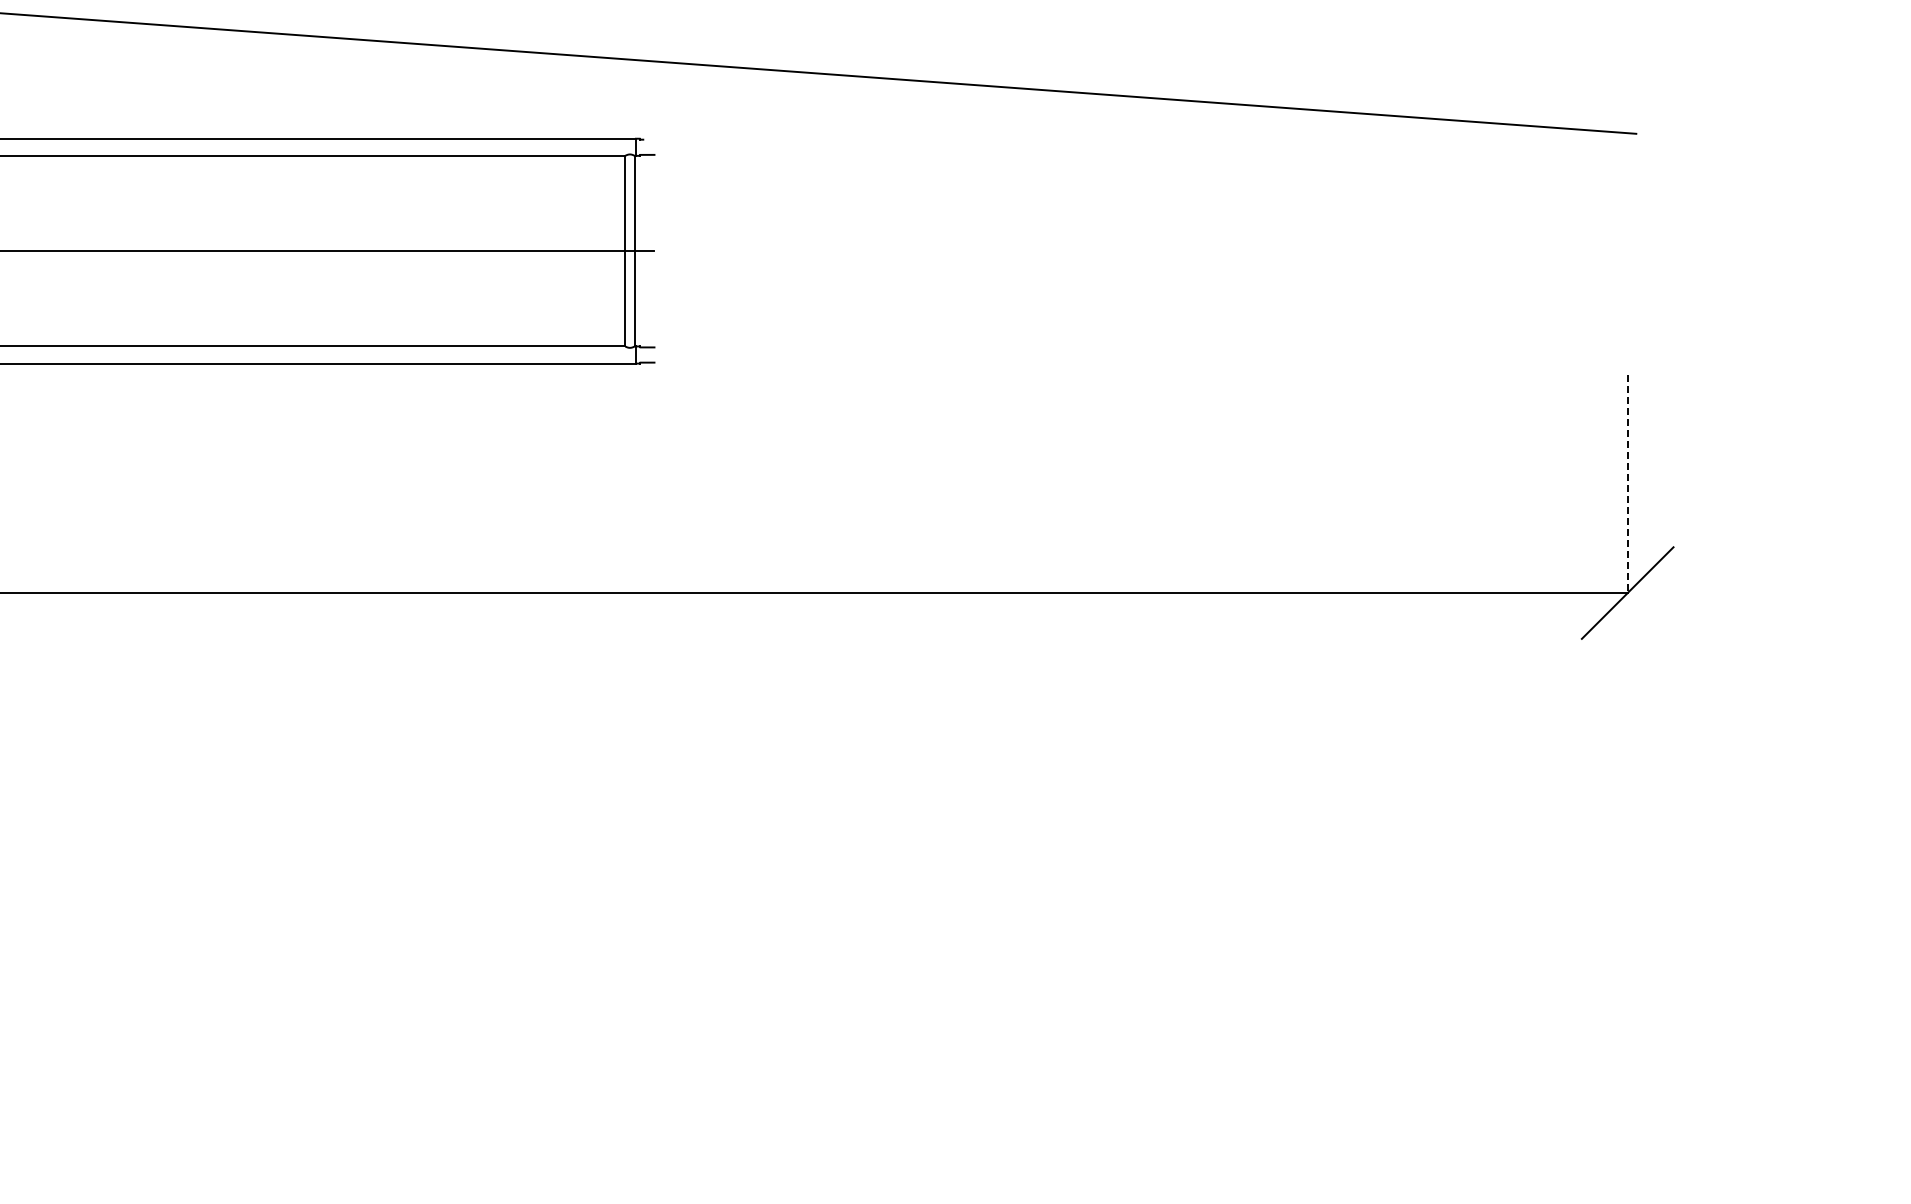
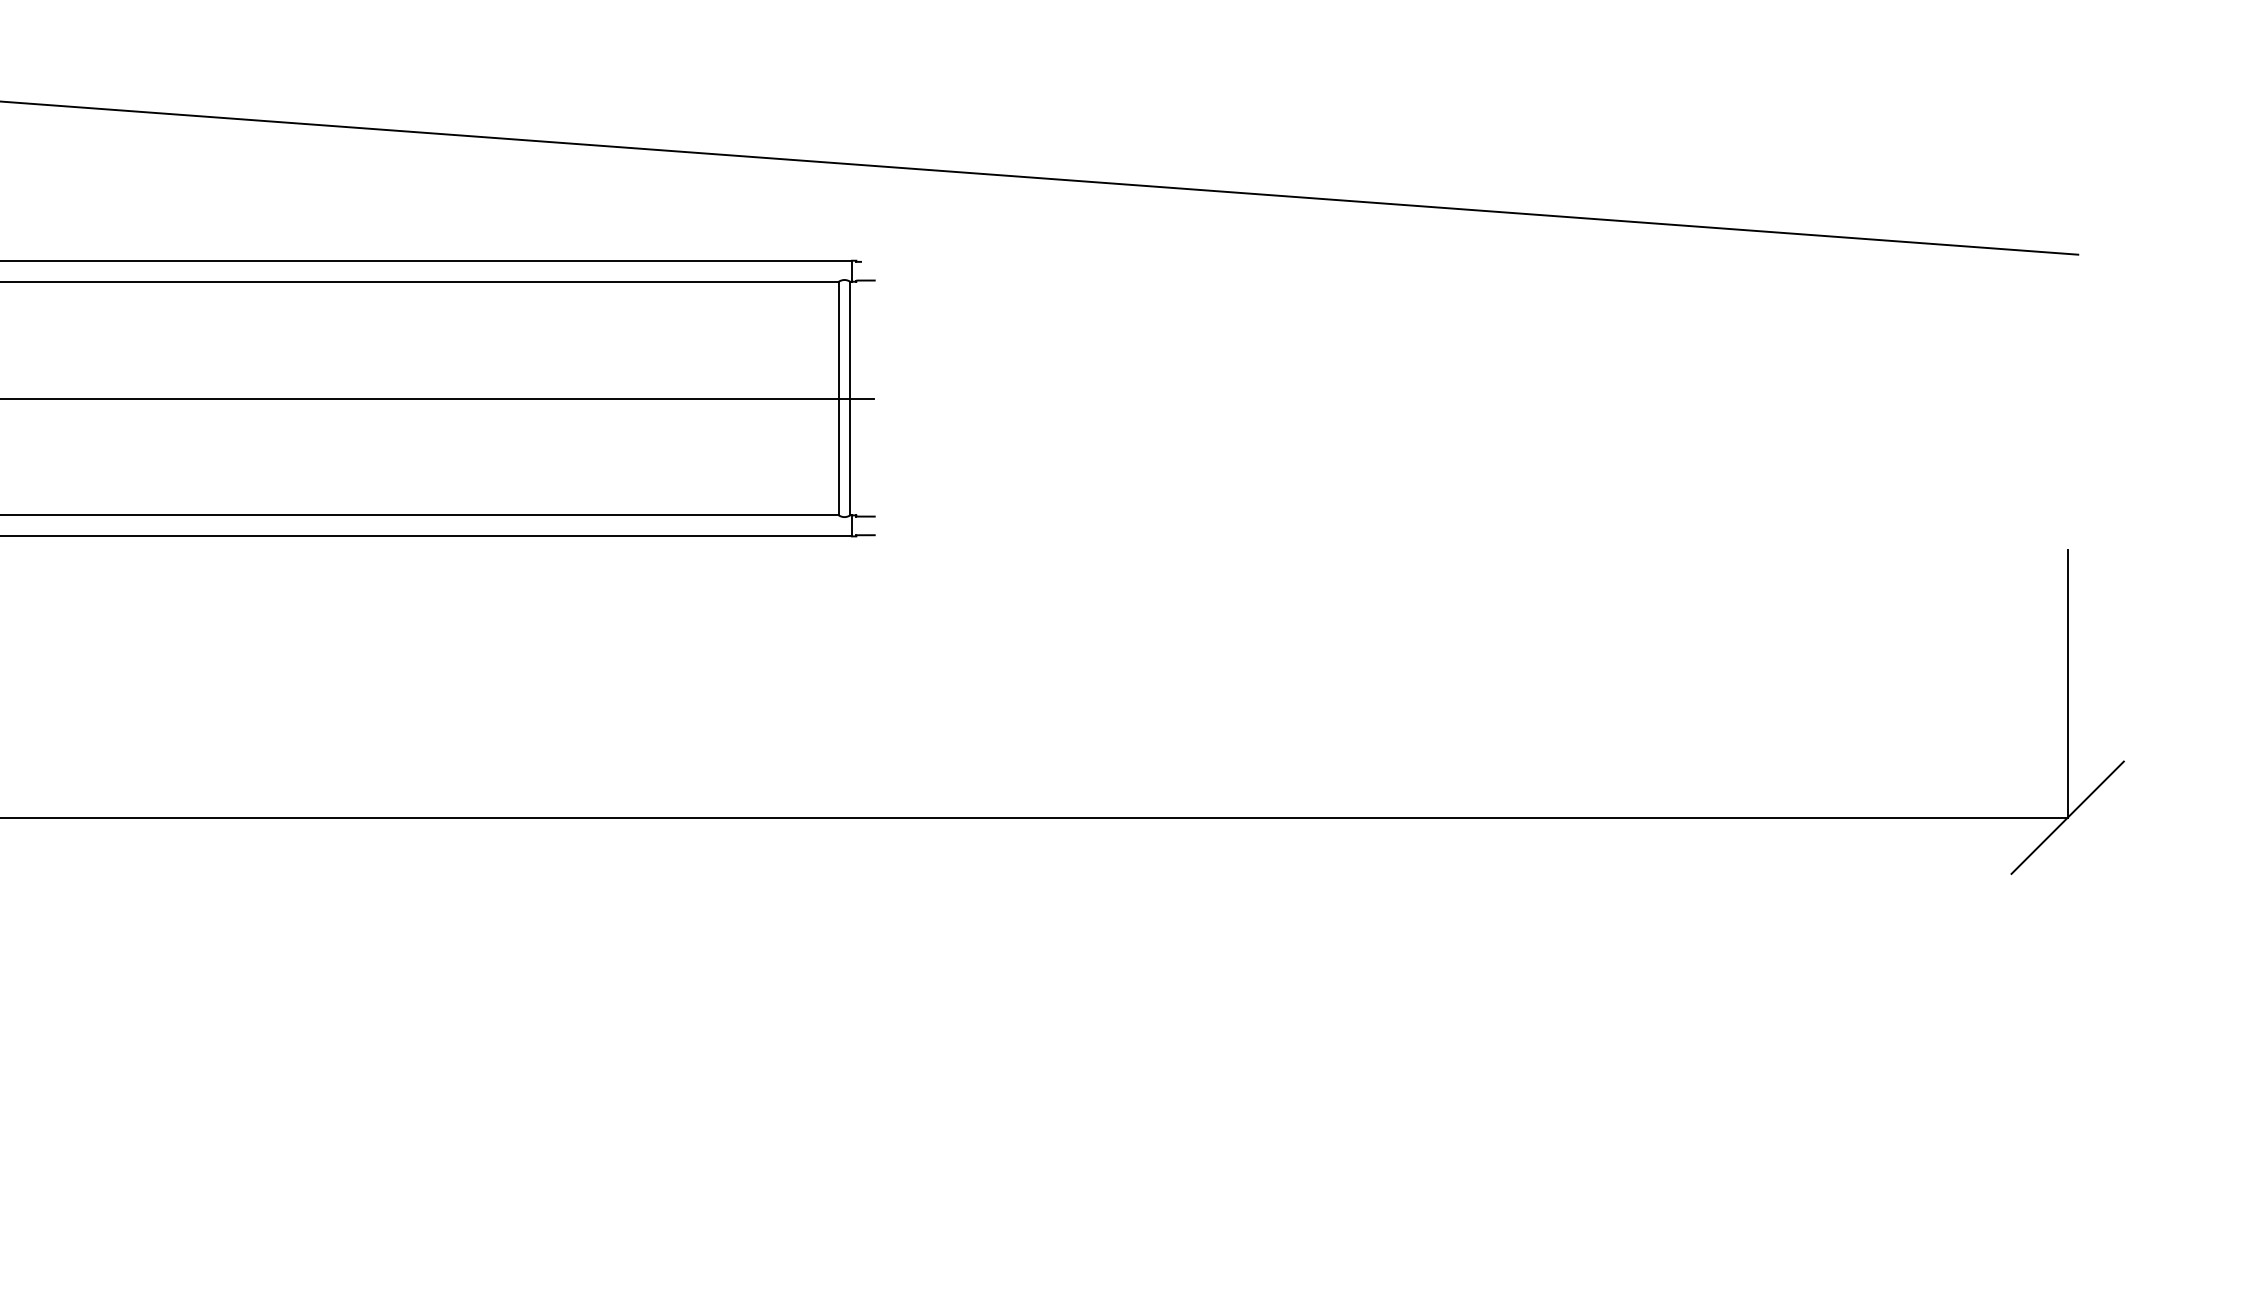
line: (1627, 484) -> (2067, 684), dashed -> solid

